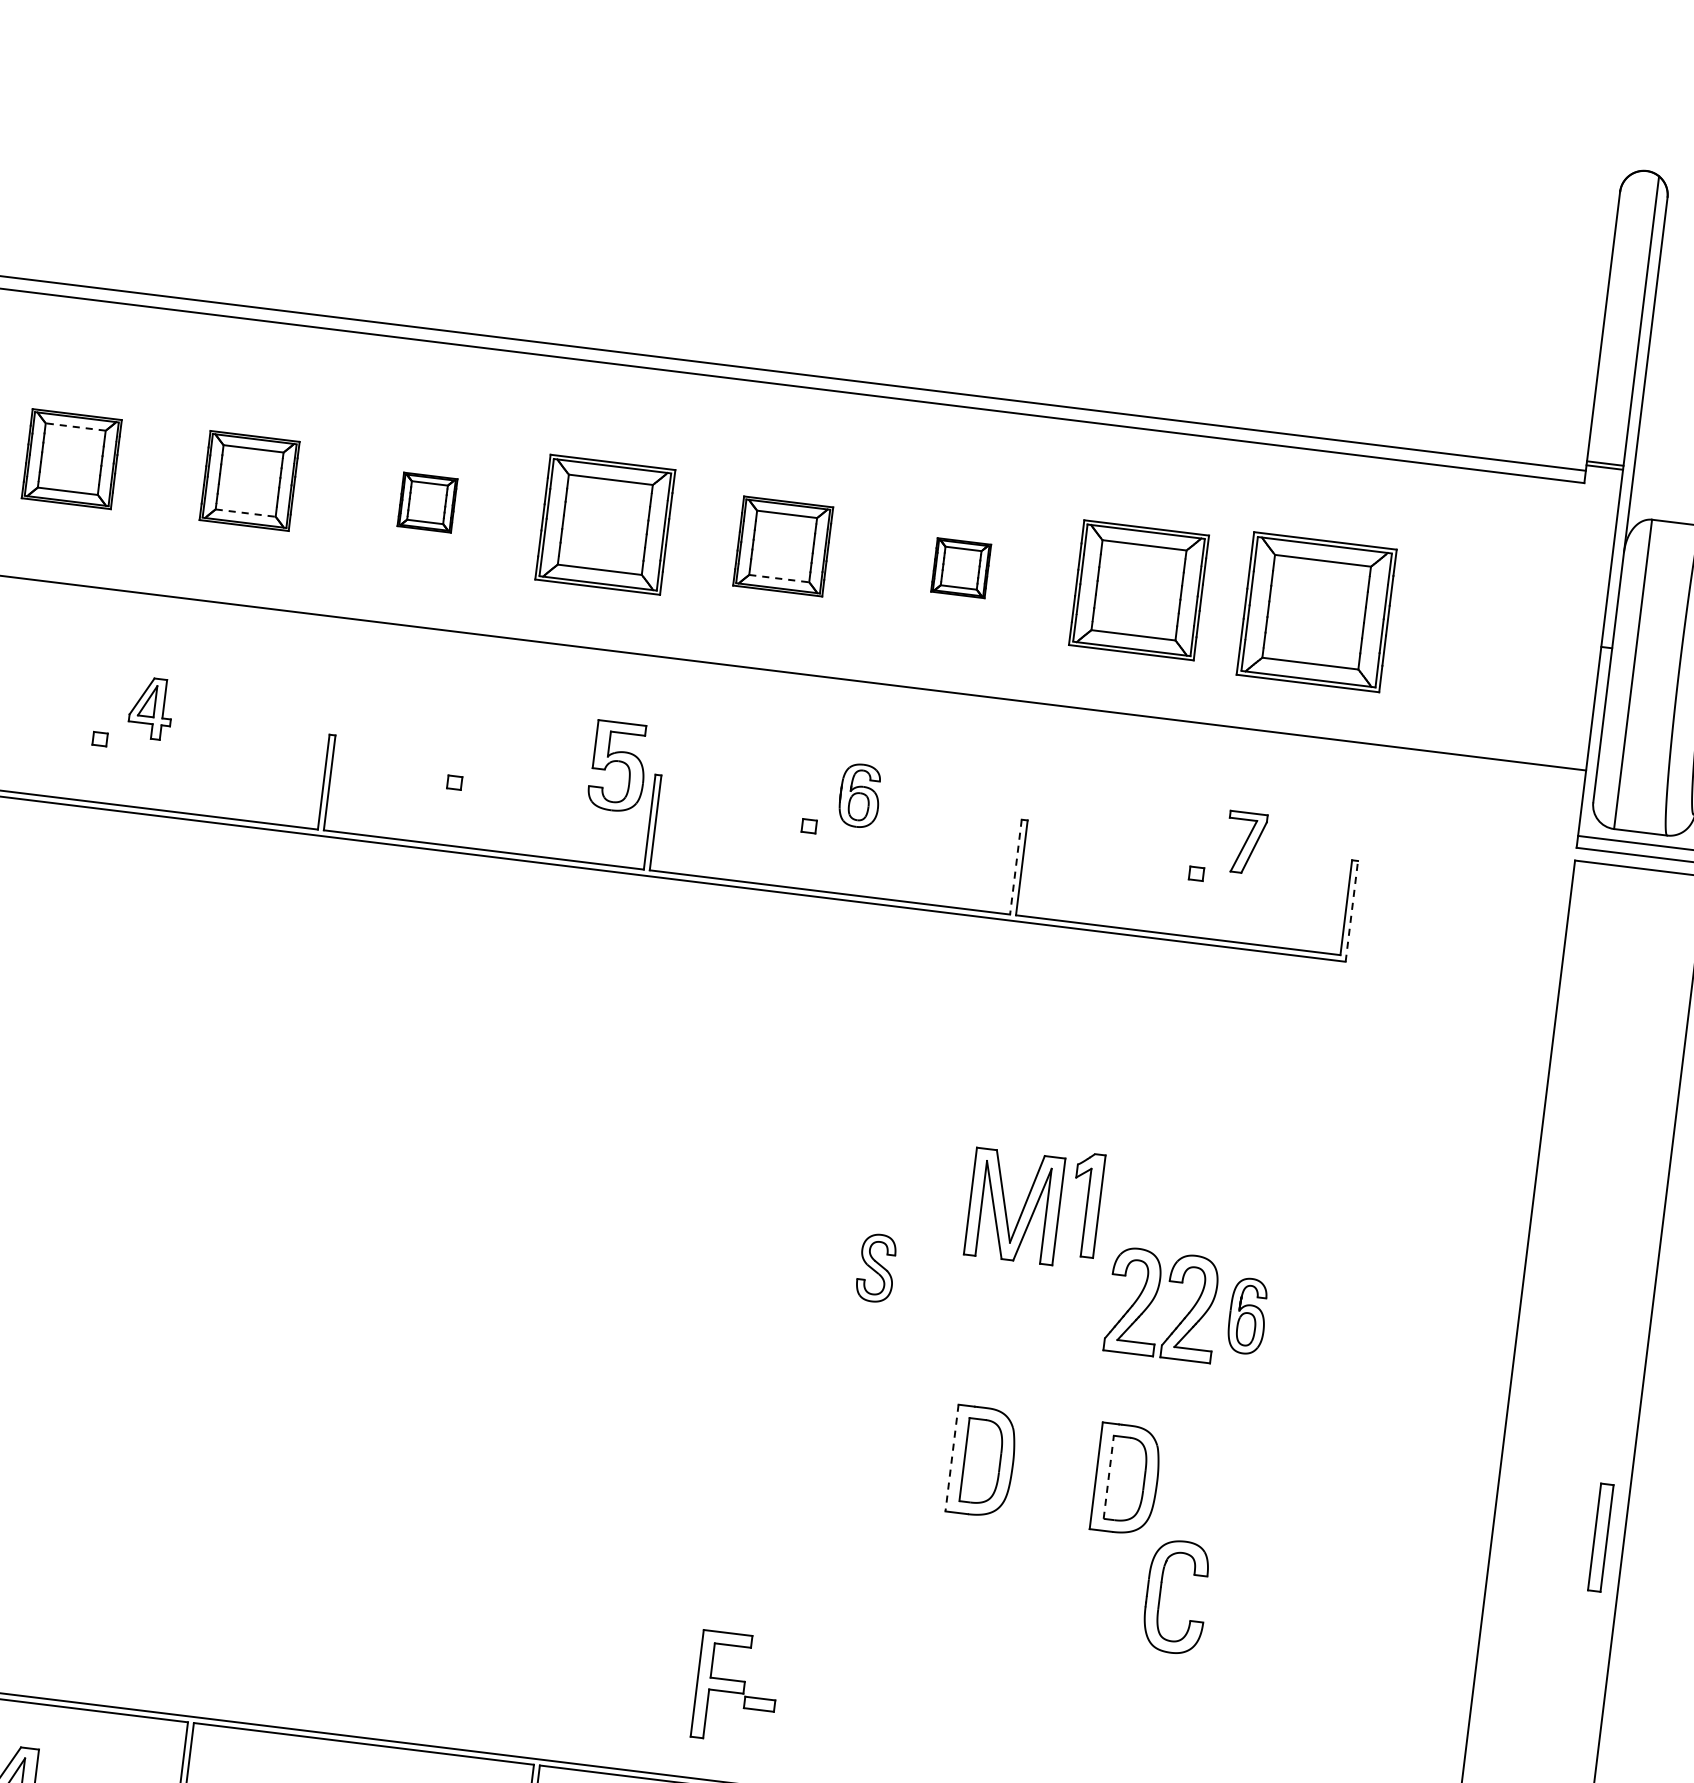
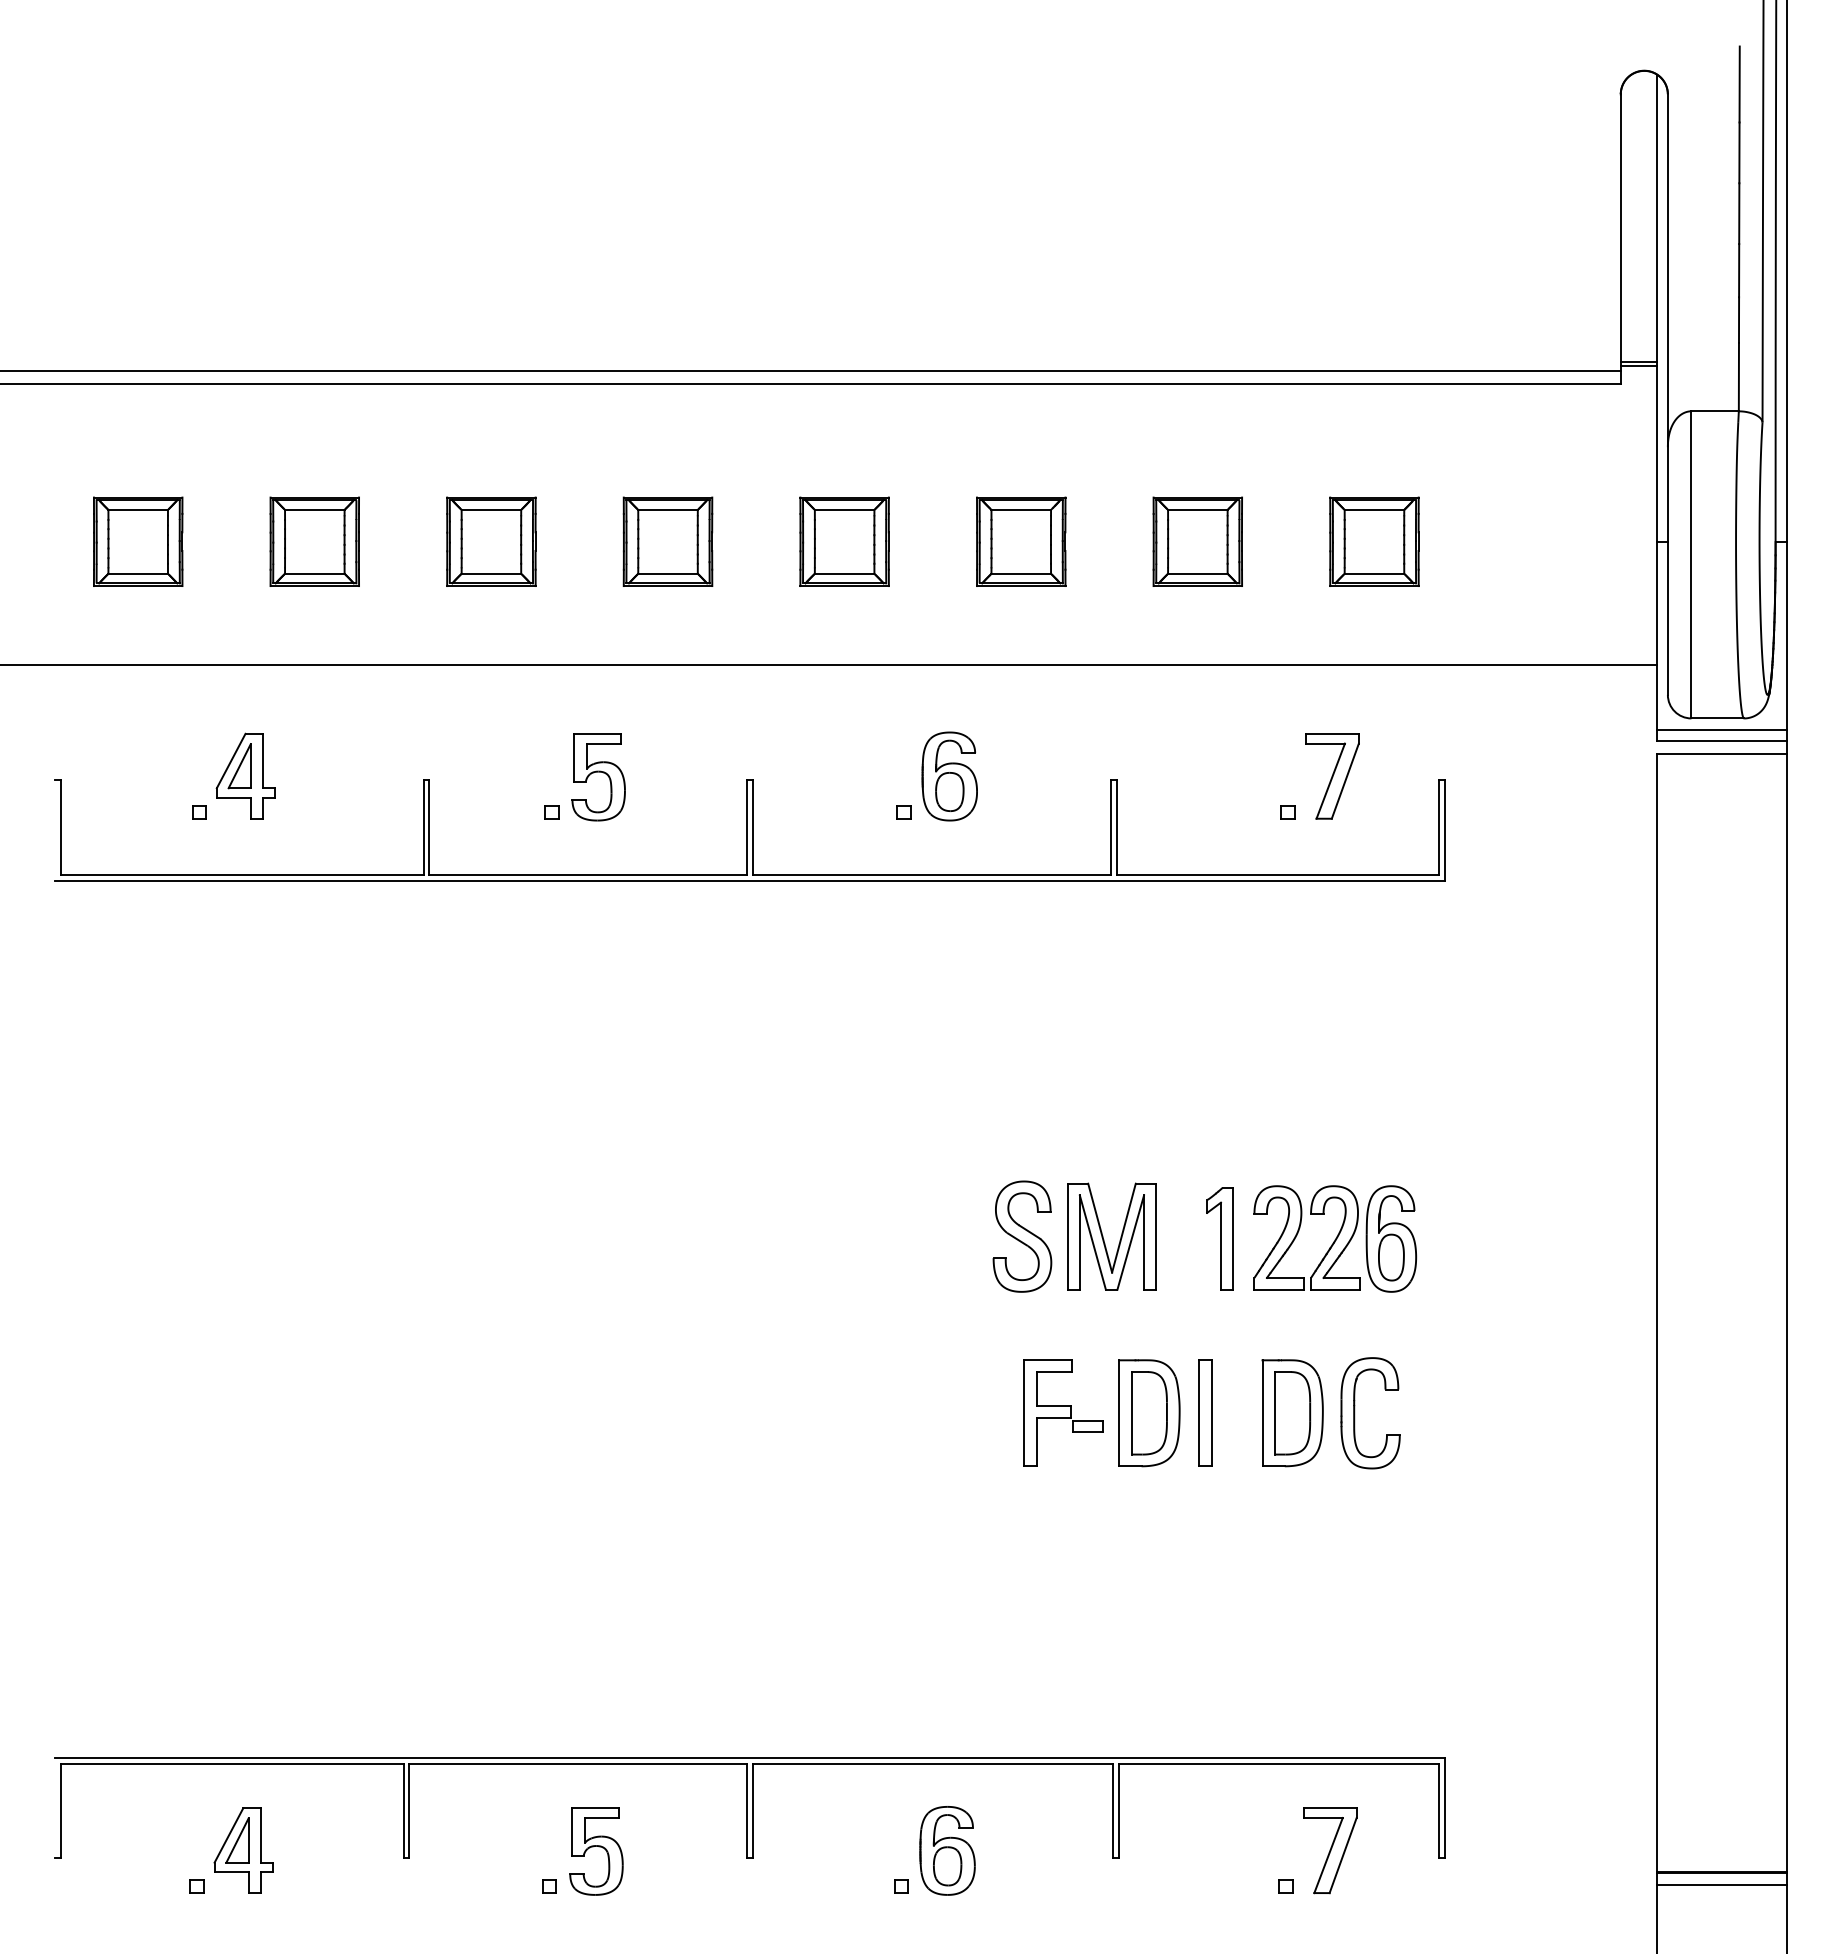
line: (76, 426) -> (138, 509), dashed -> solid
part: (427, 502) -> (491, 541), size x1.67
line: (245, 512) -> (314, 573), dashed -> solid
part: (604, 524) -> (667, 541), size x0.71
part: (961, 568) -> (1021, 541), size x1.67
line: (779, 578) -> (844, 573), dashed -> solid
part: (1138, 589) -> (1197, 541), size x0.71
part: (1316, 611) -> (1374, 541), size x0.62
part: (150, 707) -> (245, 775), size x1.43
part: (617, 767) -> (598, 777), moved
part: (859, 795) -> (949, 776), size x1.43
part: (1245, 843) -> (1332, 776), size x1.43
line: (1015, 868) -> (1110, 828), dashed -> solid
line: (1351, 911) -> (1444, 830), dashed -> solid
part: (1085, 1204) -> (1219, 1238), moved
part: (1006, 1208) -> (1104, 1239), moved
part: (876, 1268) -> (1022, 1236), size x1.67
part: (1247, 1315) -> (1391, 1238), size x1.43
line: (952, 1458) -> (1119, 1413), dashed -> solid
line: (1108, 1476) -> (1274, 1412), dashed -> solid
part: (1600, 1536) -> (1205, 1412), moved
part: (1161, 1595) -> (1355, 1413), moved
part: (737, 1687) -> (1063, 1412), moved

